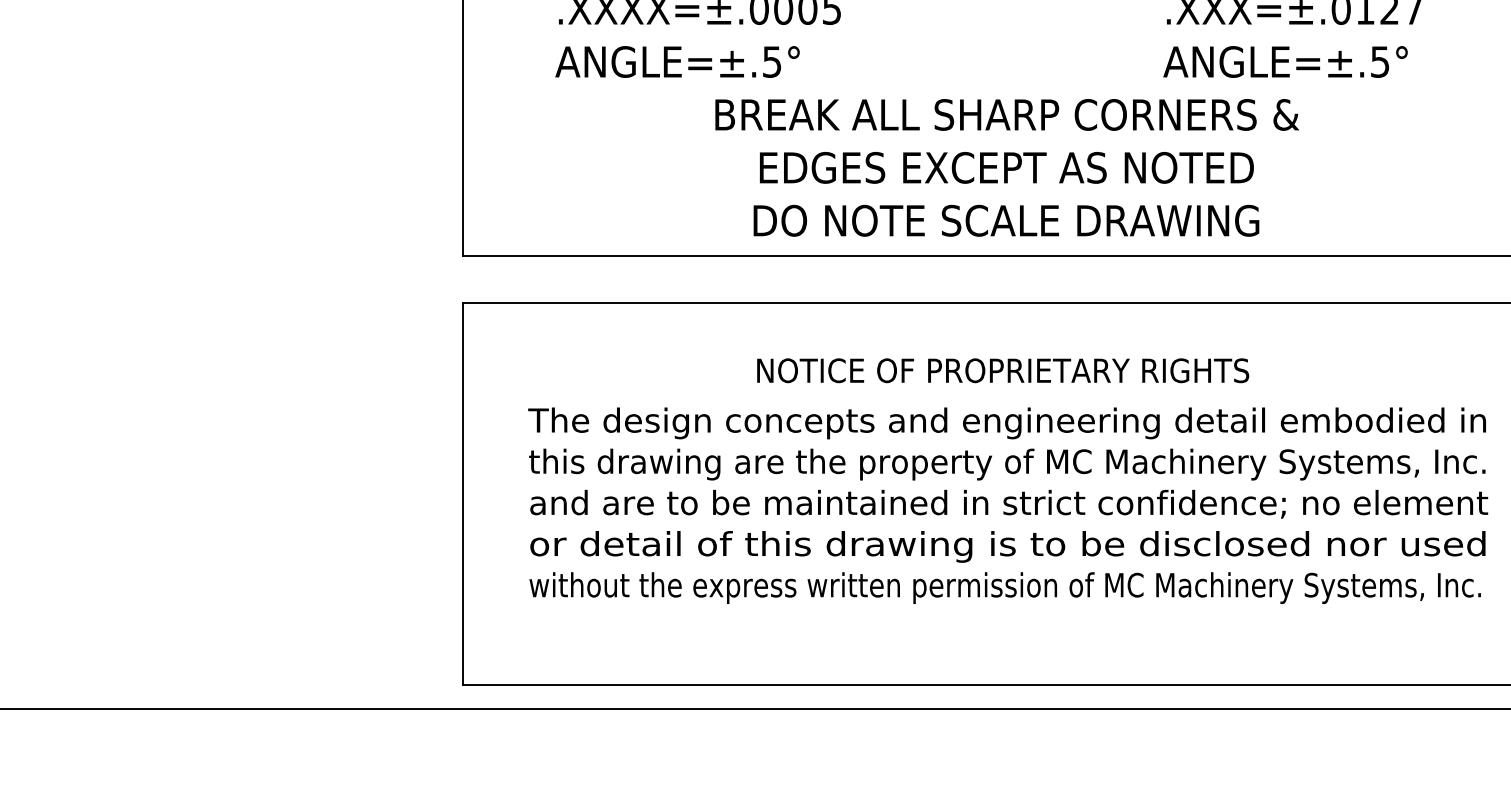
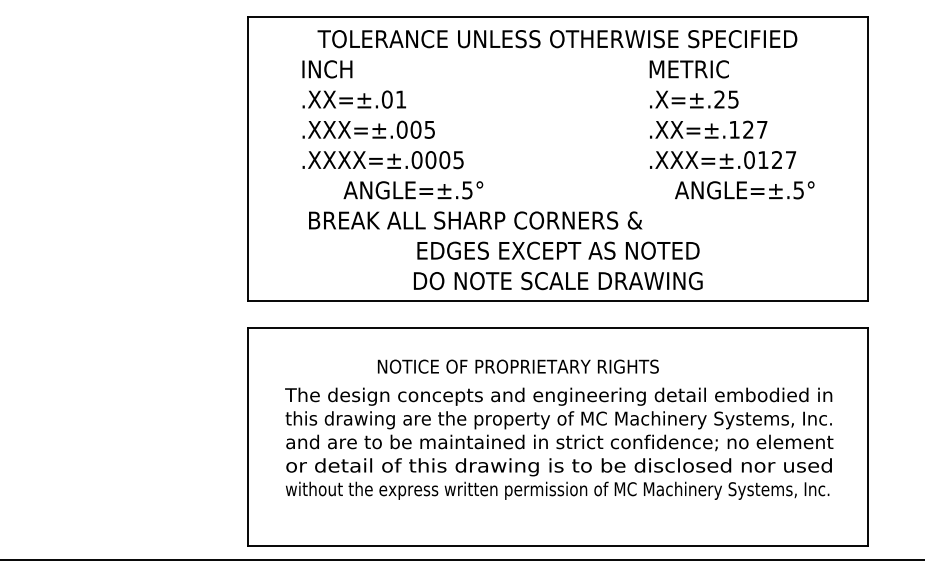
text: (677, 62) -> (413, 190), moved
text: (1285, 62) -> (744, 190), moved
text: (1006, 114) -> (475, 220), moved
text: (1001, 370) -> (517, 366), moved

